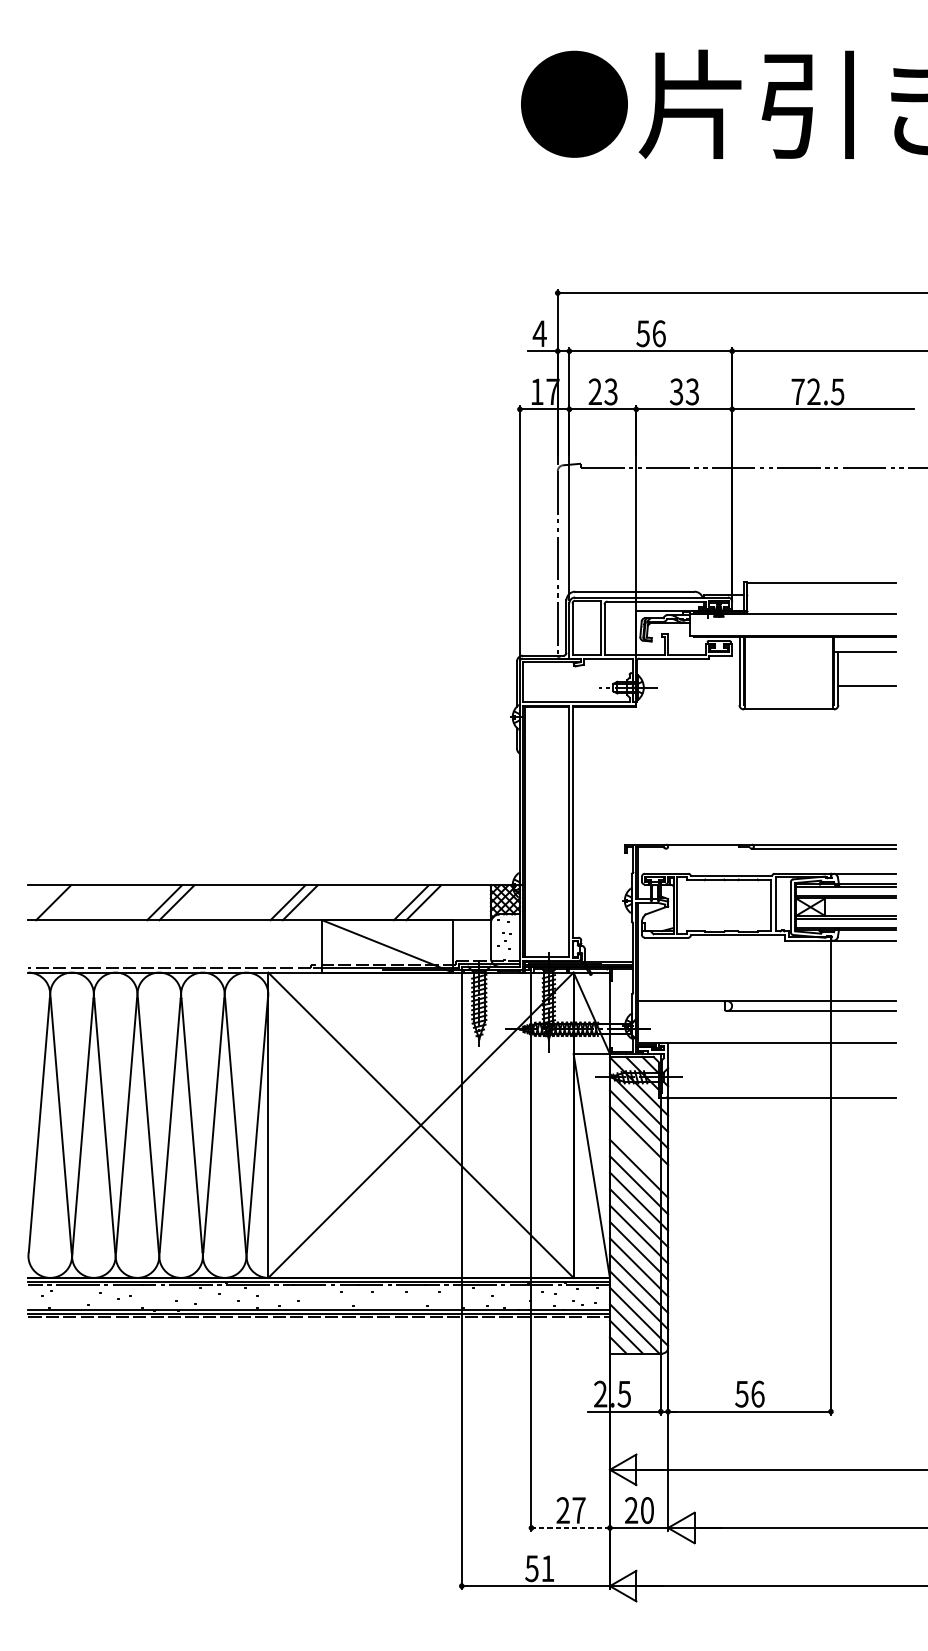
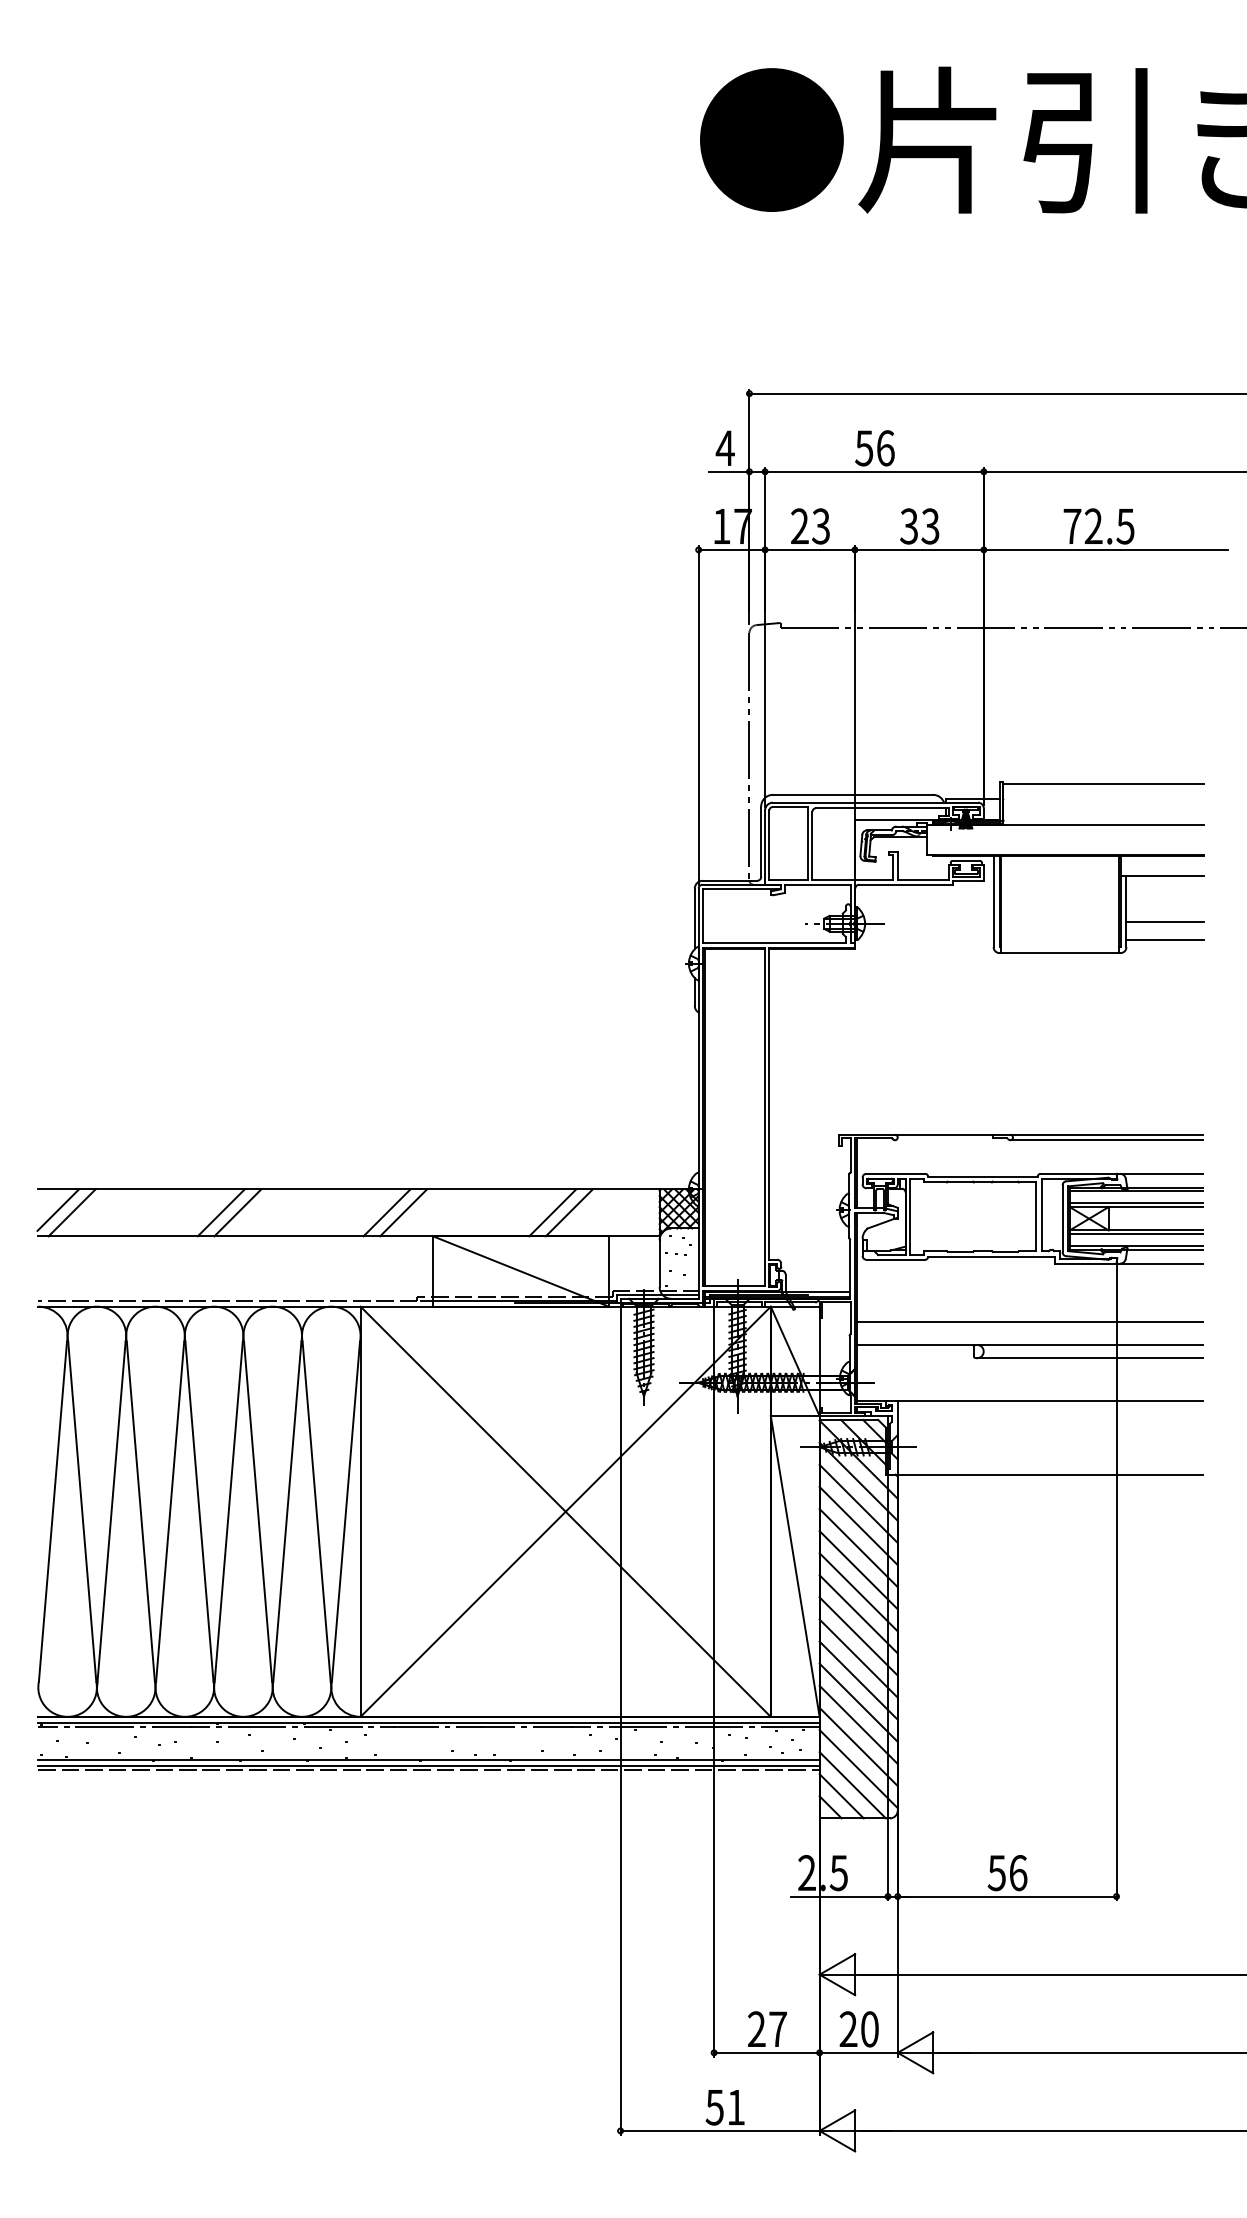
line: (866, 699) -> (1164, 939), added
line: (42, 900) -> (57, 1209), added
line: (766, 984) -> (1029, 1322), added
line: (638, 1152) -> (858, 1548), added
line: (570, 1527) -> (766, 2052), dashed -> solid

